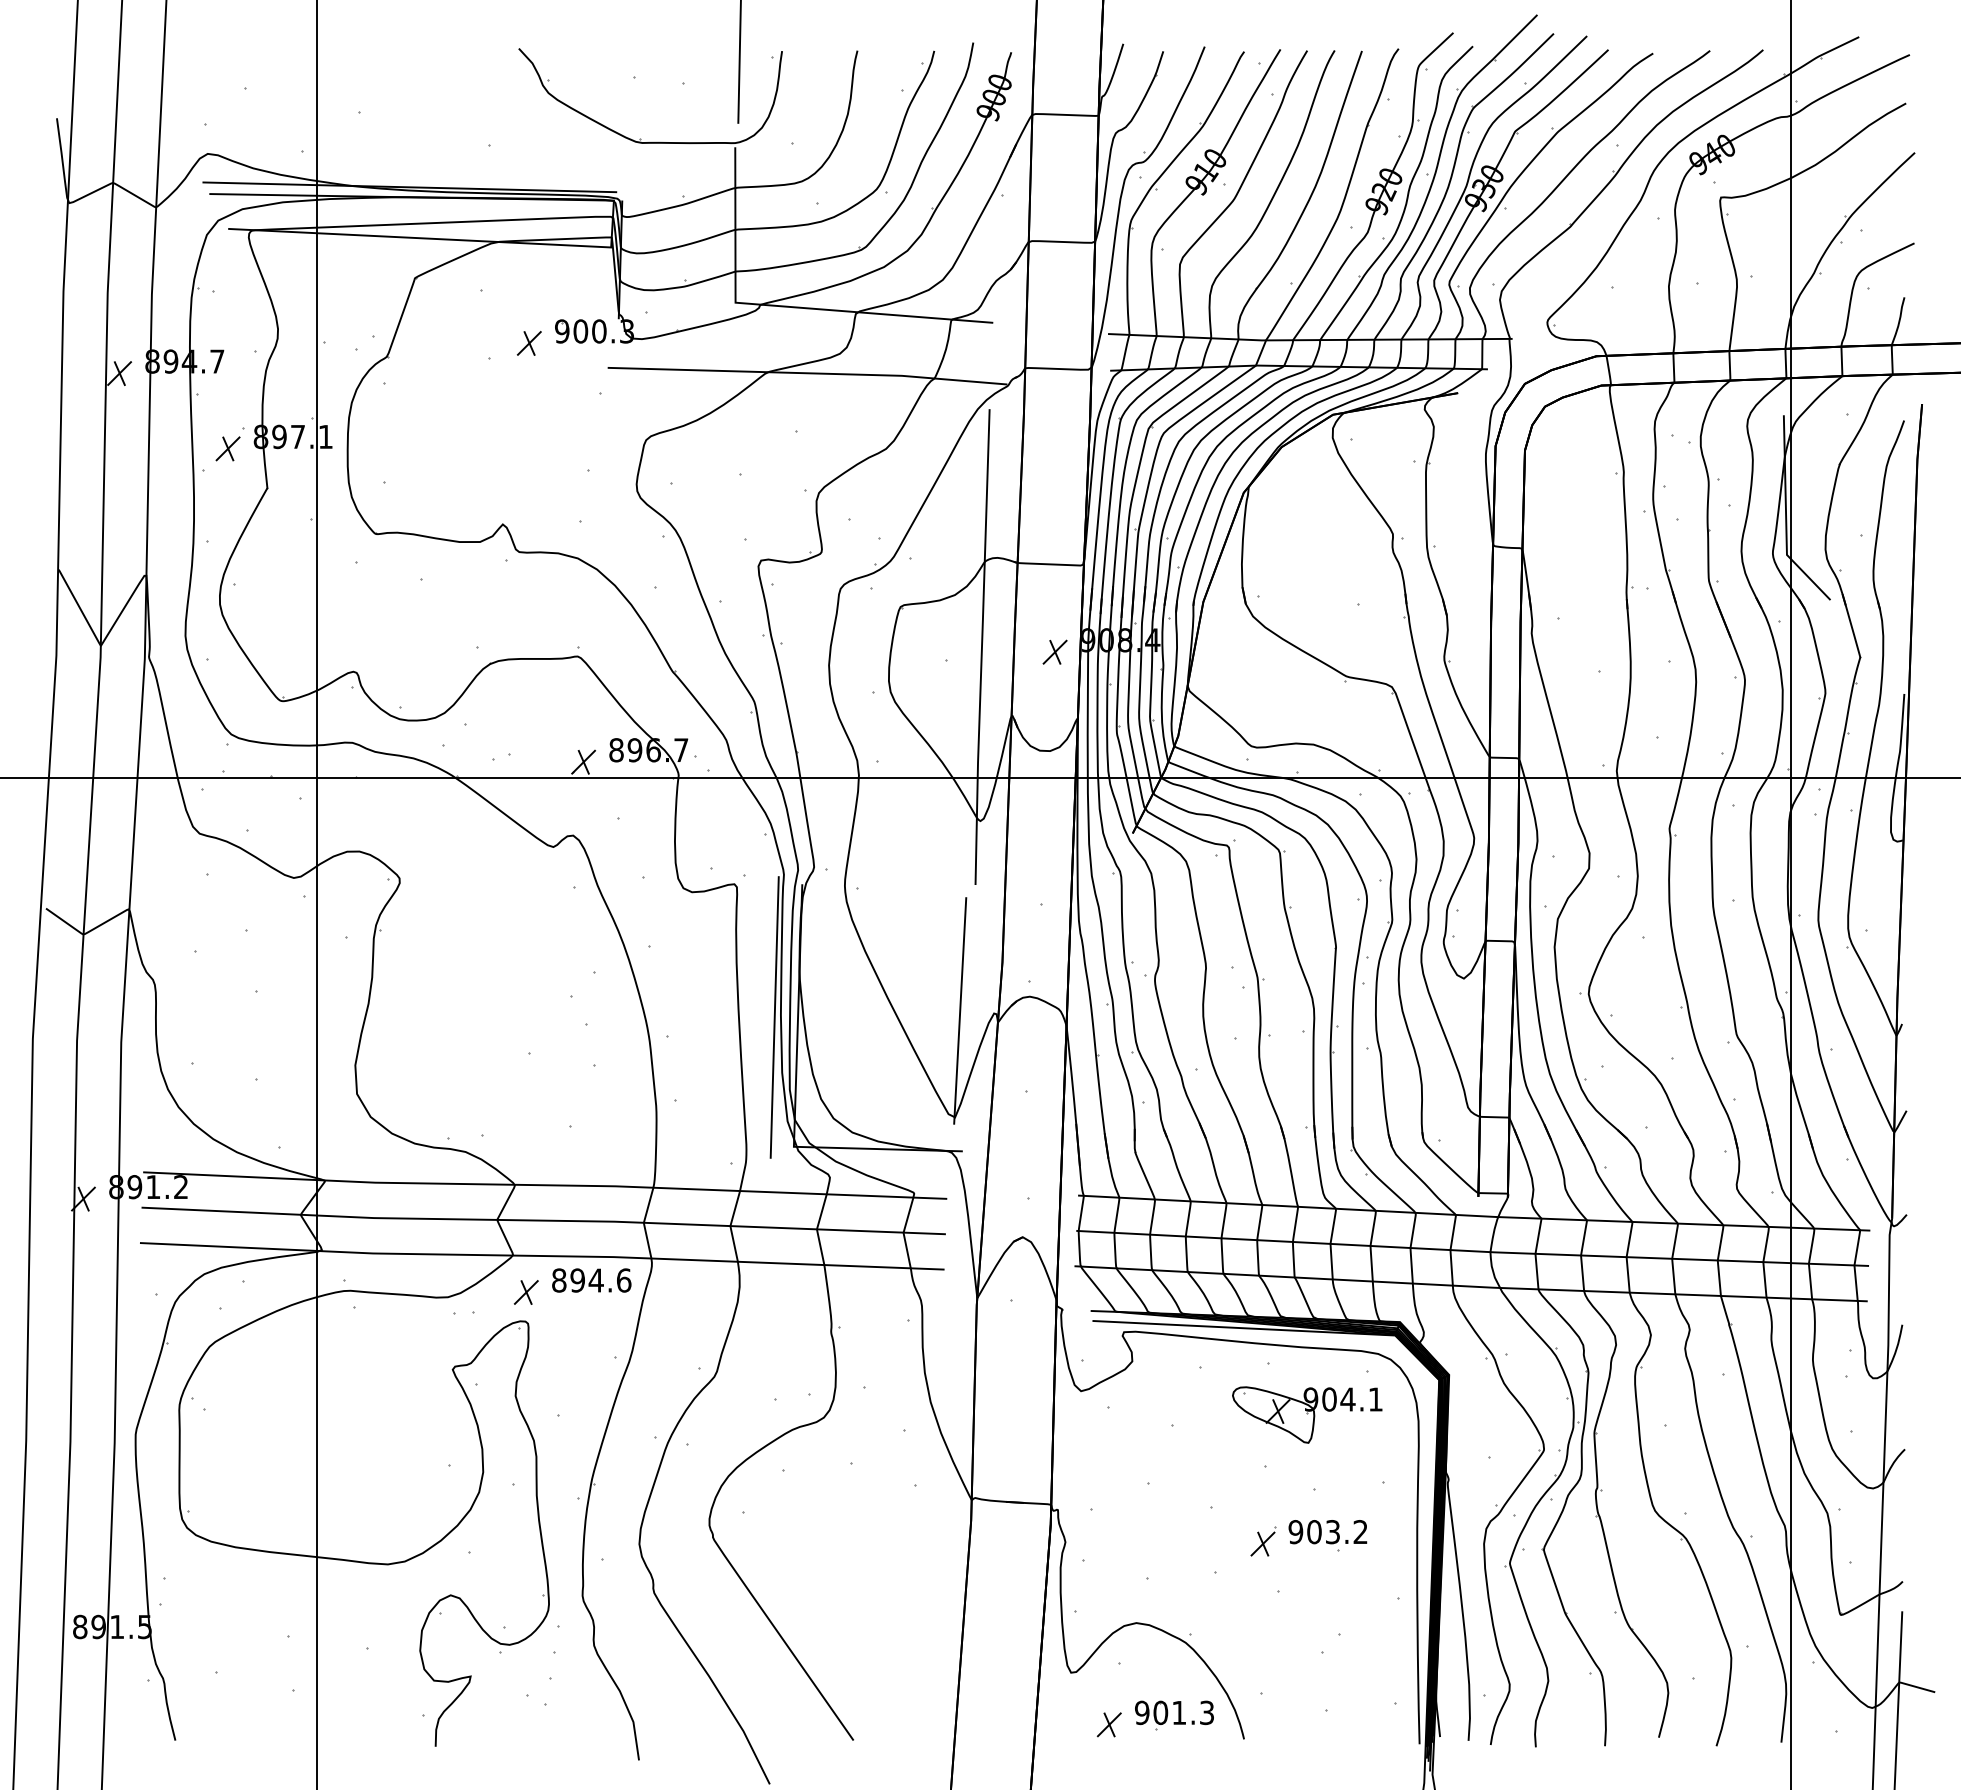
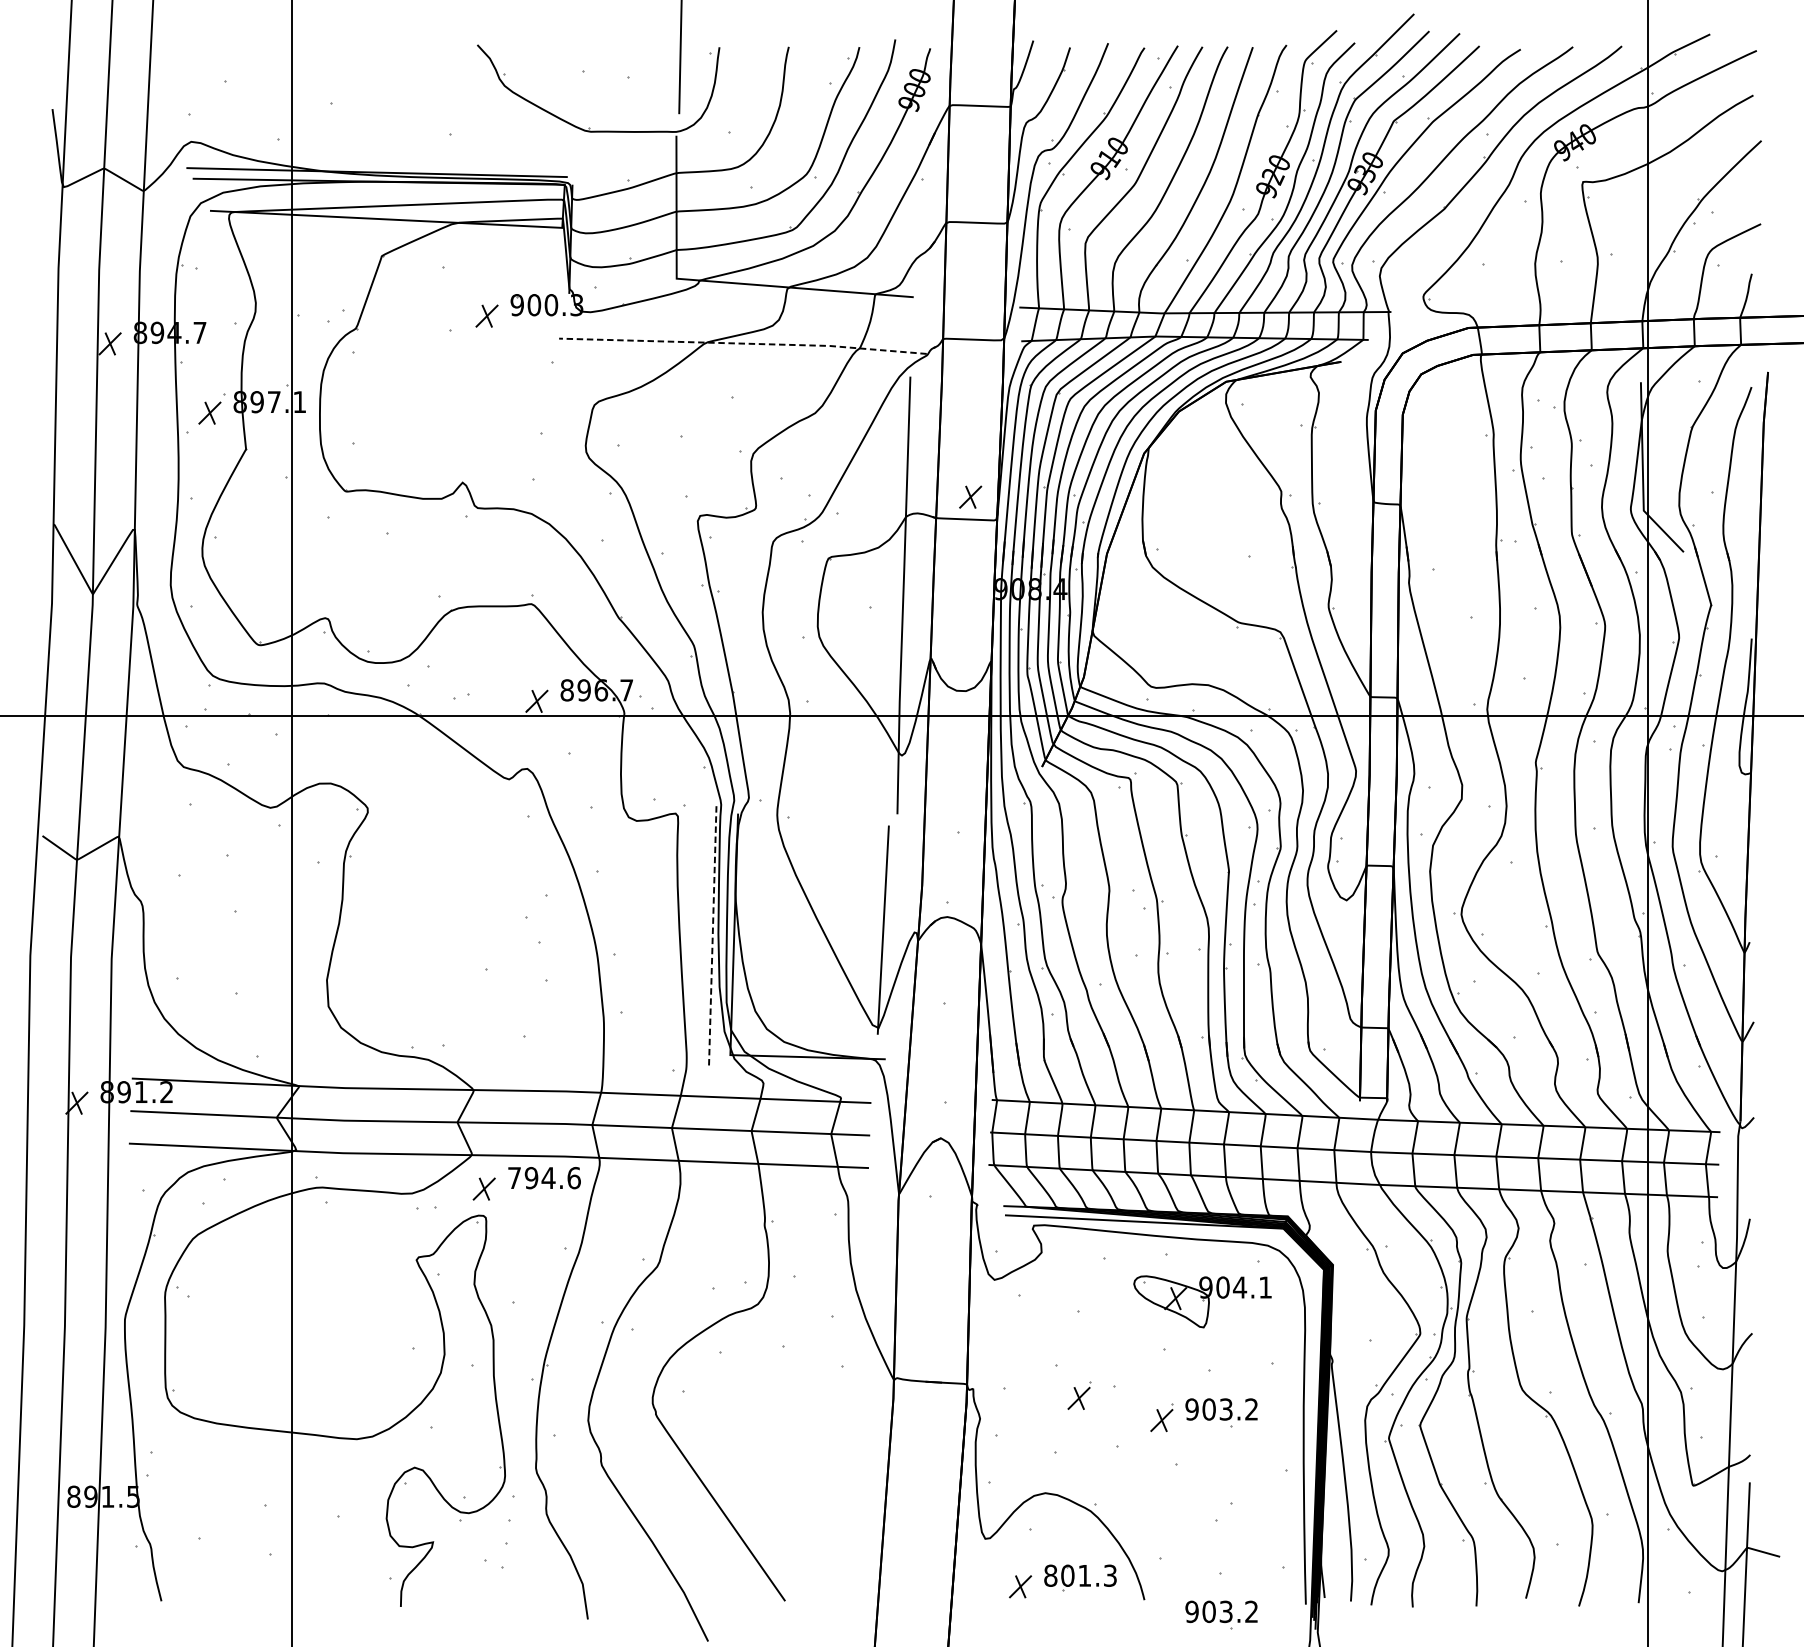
line: (808, 373) -> (743, 343), solid -> dashed
part: (1054, 651) -> (970, 496), moved
line: (774, 1017) -> (712, 936), solid -> dashed
text: (559, 1280) -> (514, 1178), 894.6 -> 794.6
part: (1173, 1517) -> (1079, 1396), added
text: (1142, 1712) -> (1051, 1575), 901.3 -> 801.3
part: (1327, 1755) -> (1221, 1614), added

